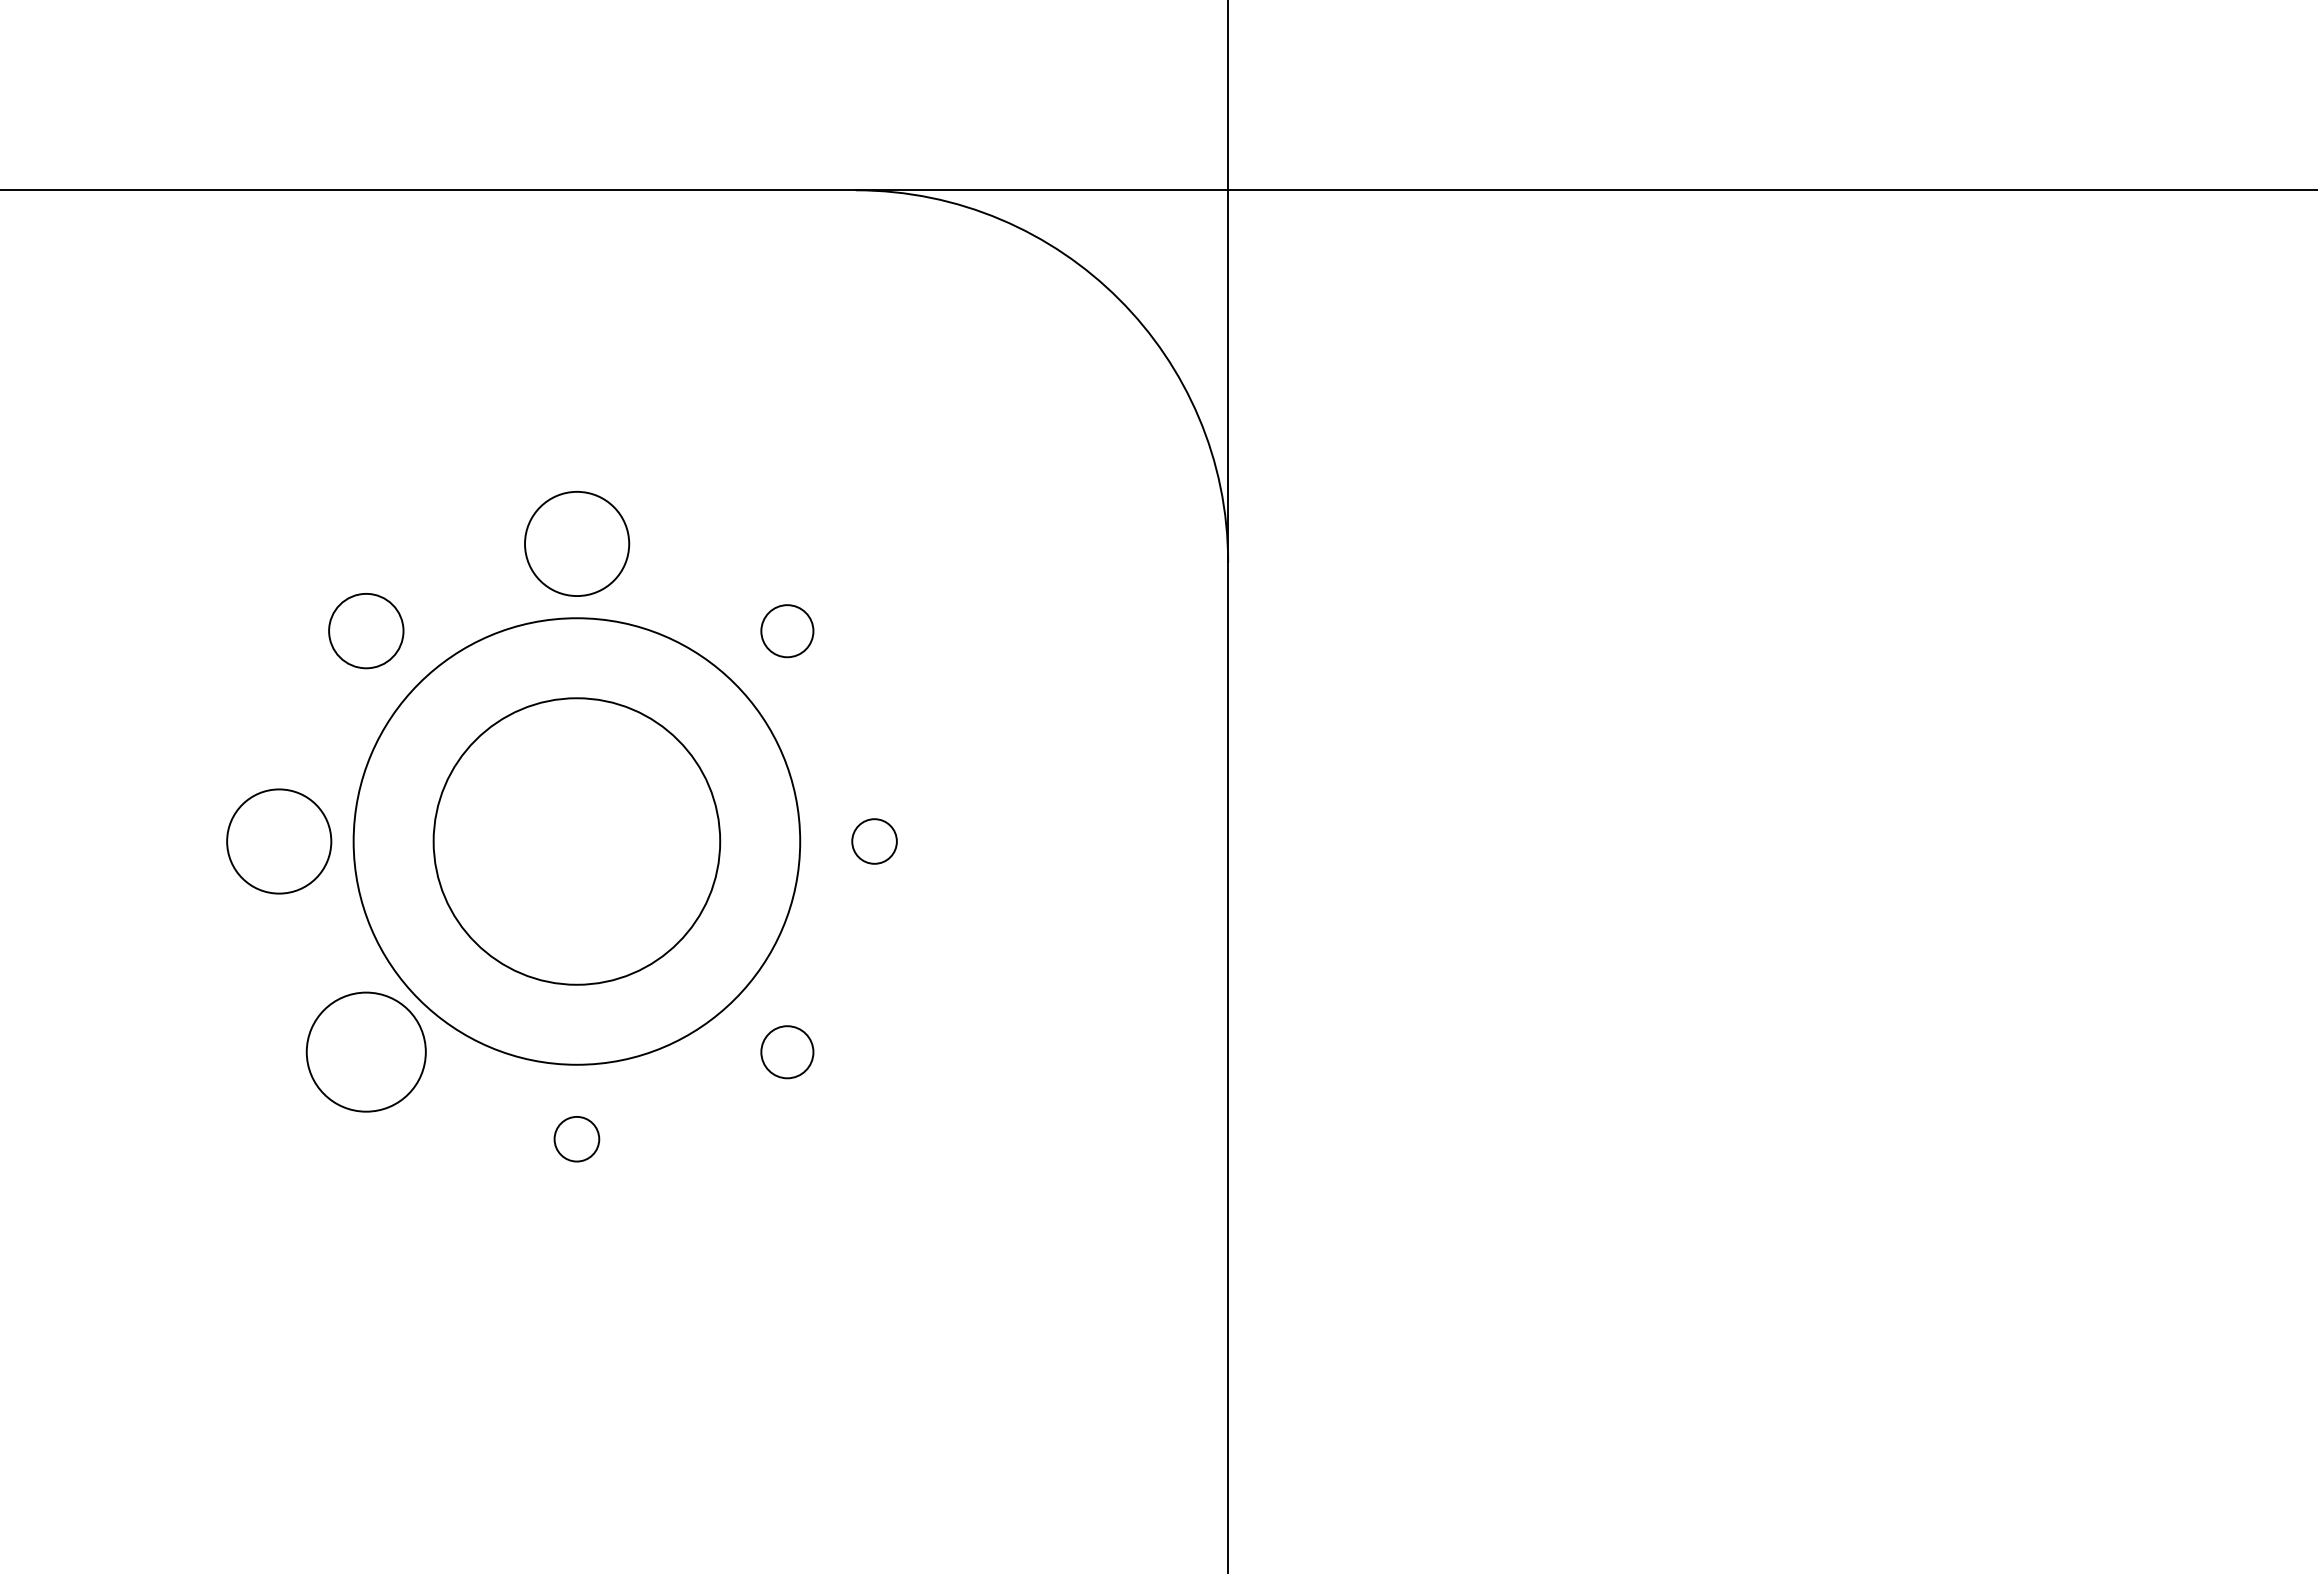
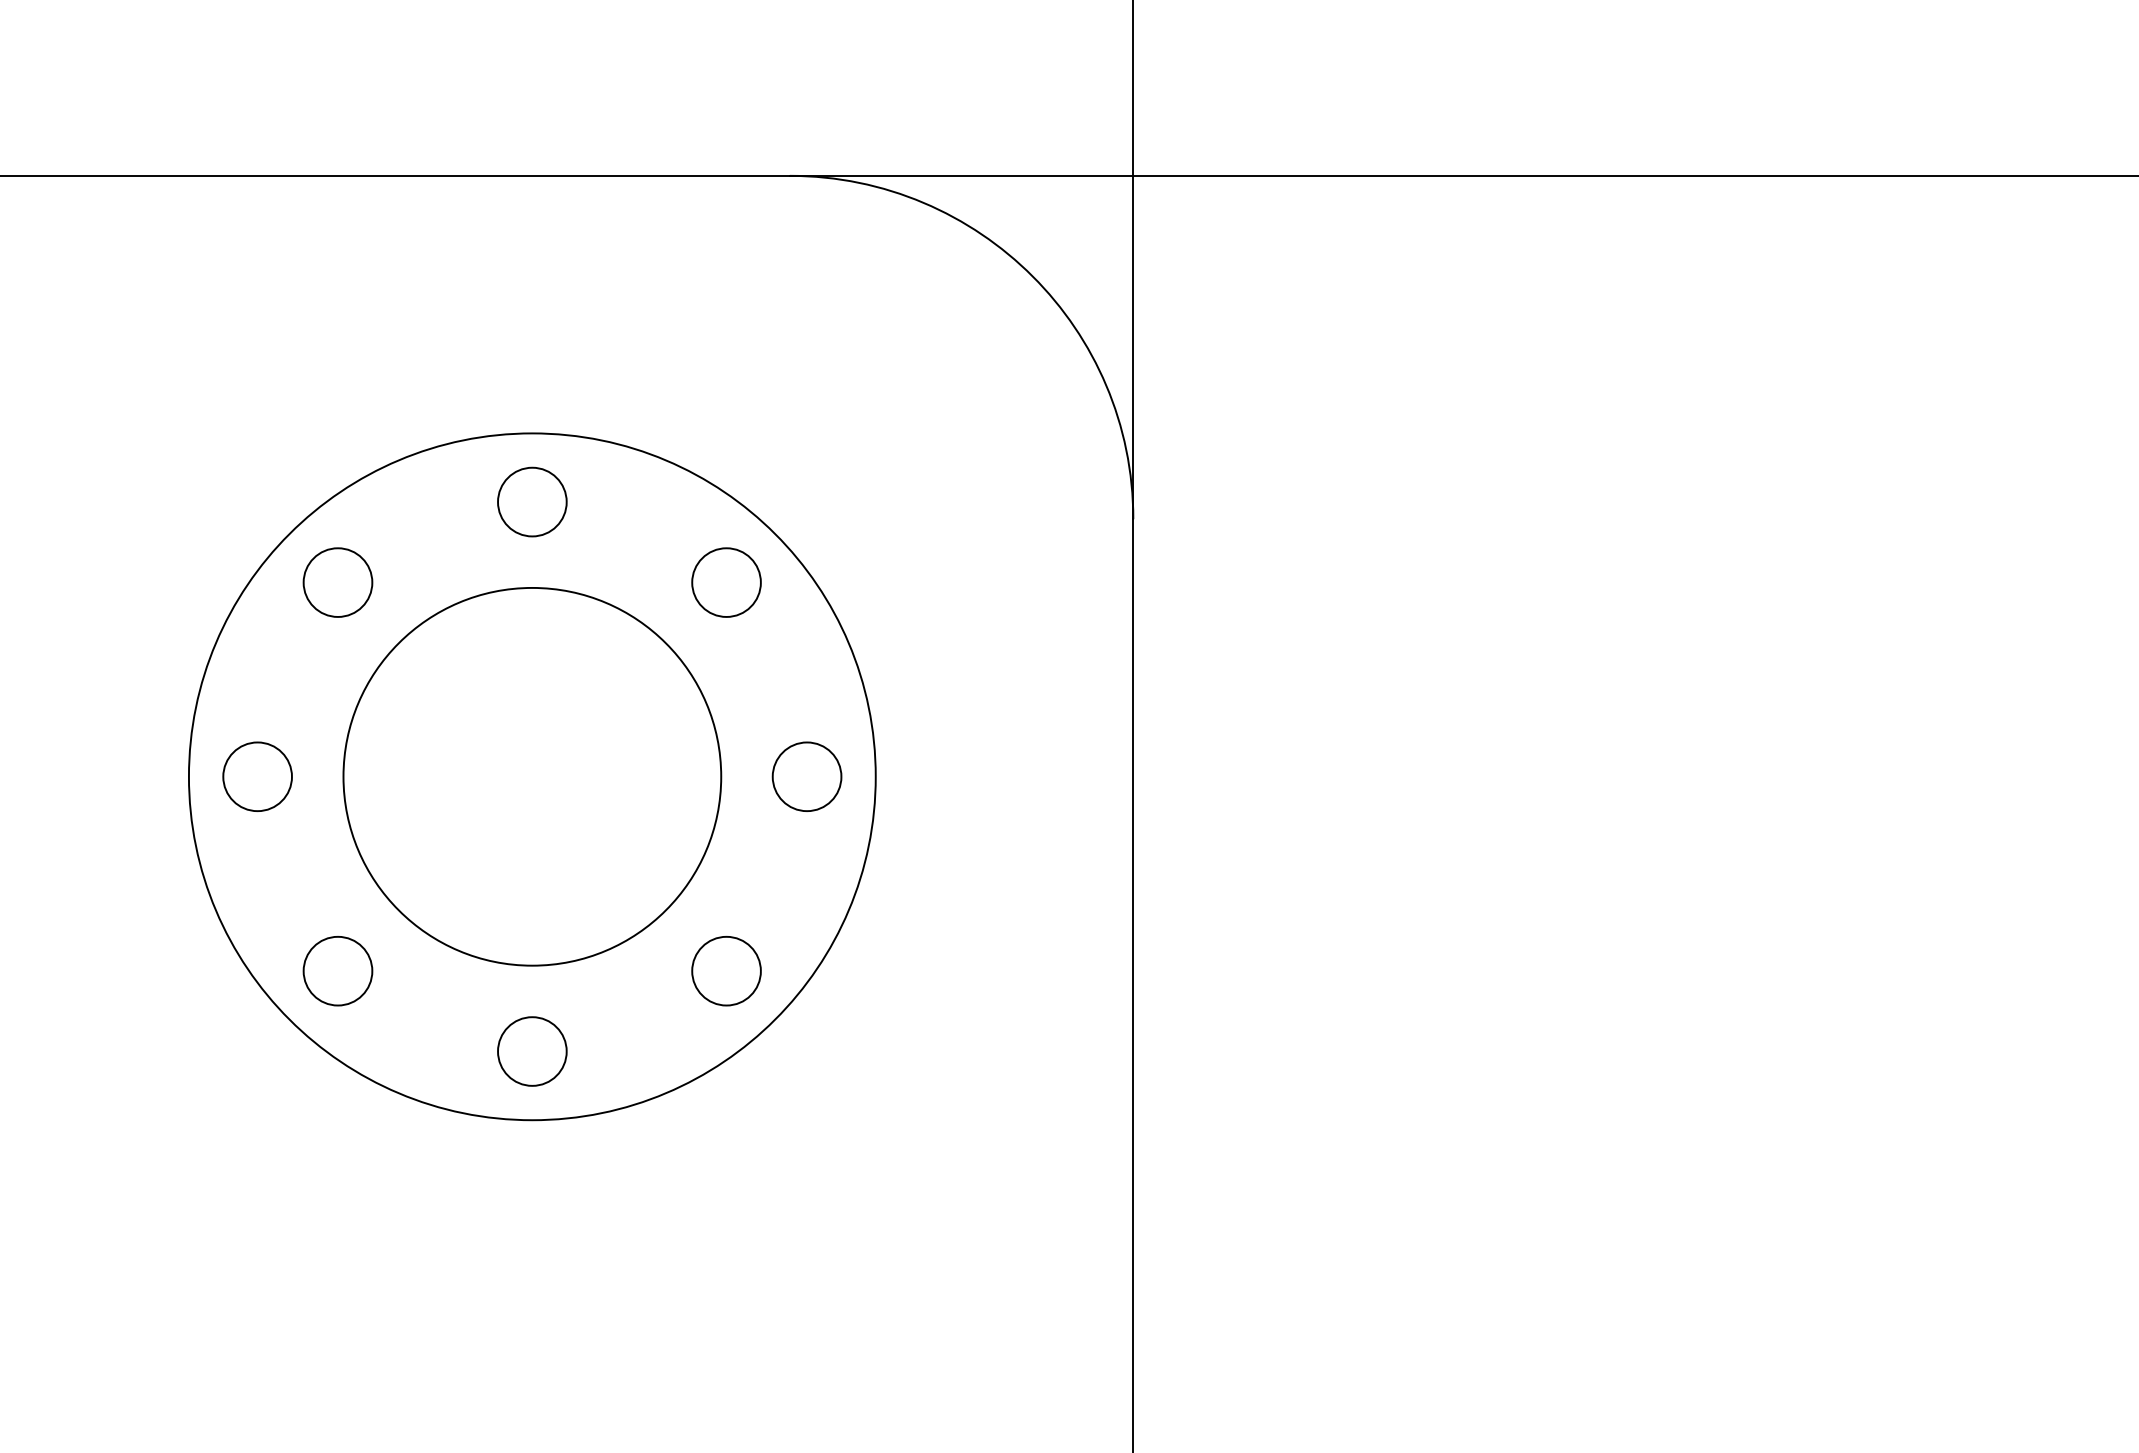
circle: (576, 543) -> (531, 501), size x0.71
circle: (787, 631) -> (726, 583), size x1.43
circle: (279, 841) -> (257, 776), size x0.71
circle: (576, 841) -> (531, 776), size x1.43
circle: (576, 841) -> (531, 776), size x1.67
circle: (874, 841) -> (806, 776), size x1.67
circle: (366, 1051) -> (338, 970), size x0.62
circle: (787, 1052) -> (726, 971), size x1.43
circle: (576, 1139) -> (531, 1051), size x1.67

